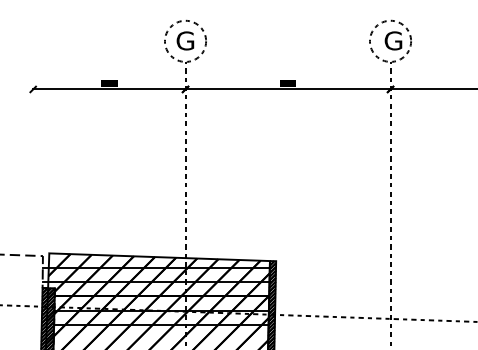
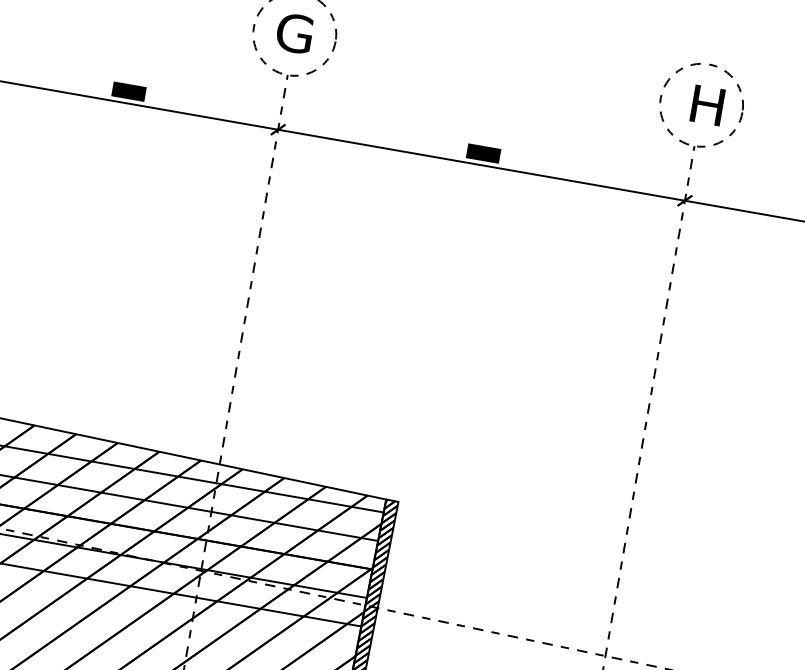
text: (393, 40) -> (707, 104), G -> H

